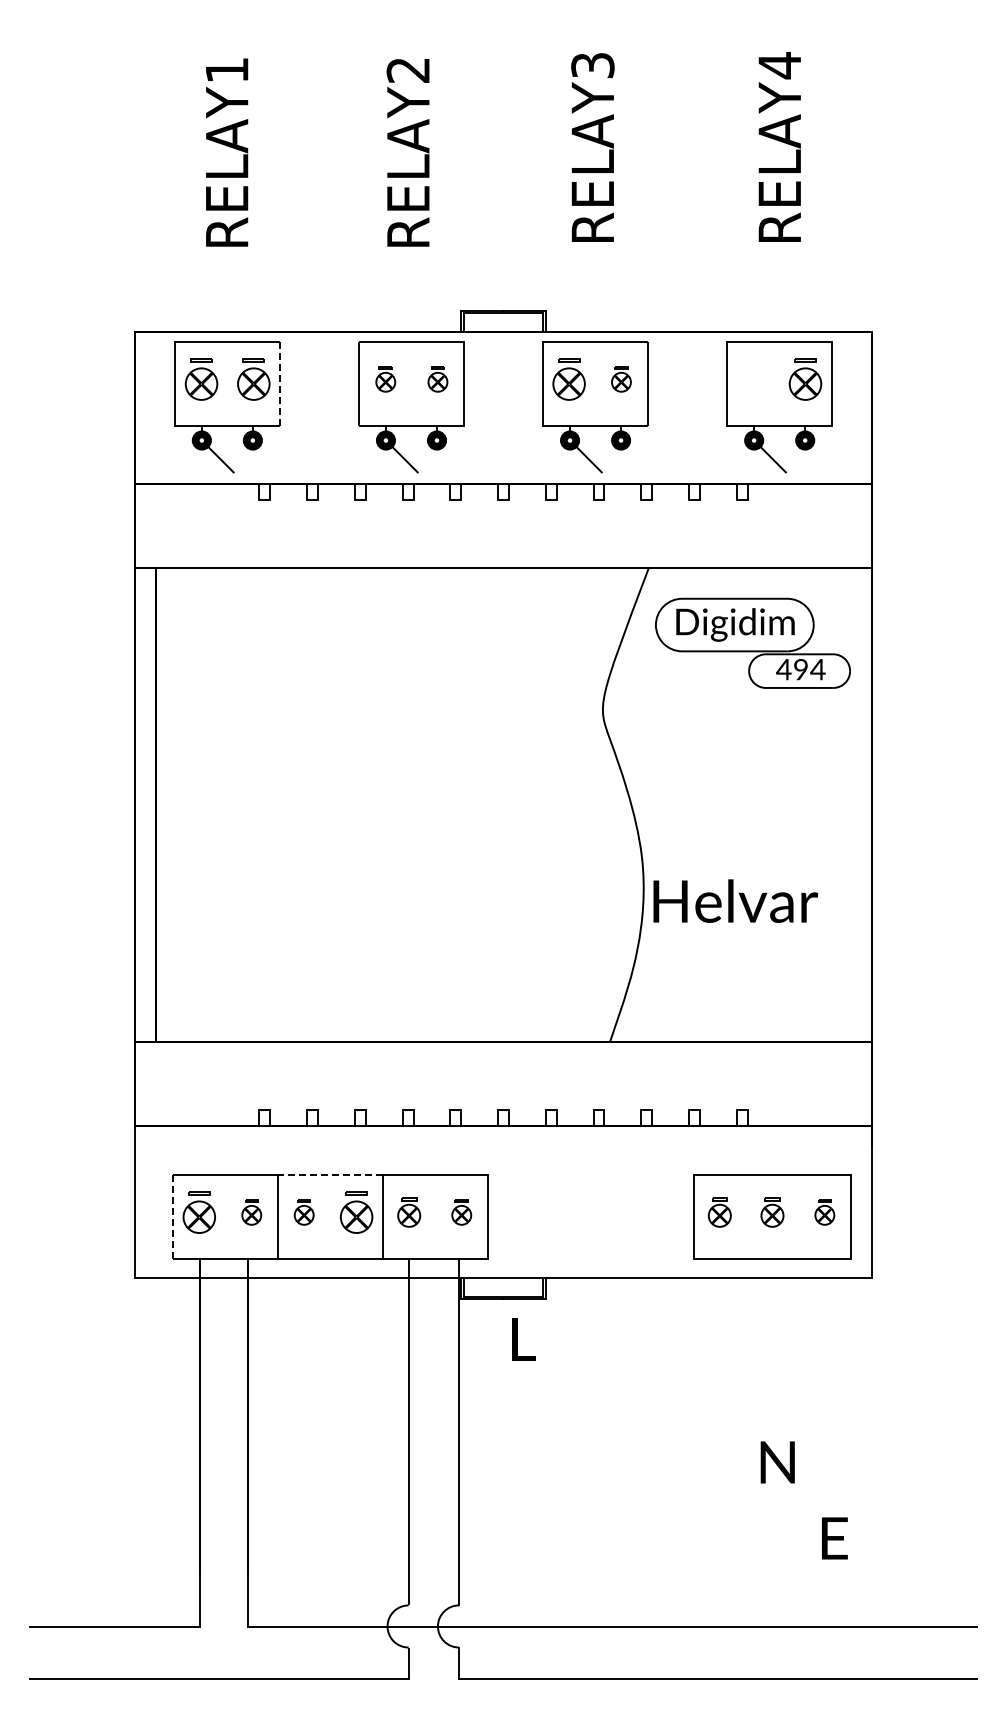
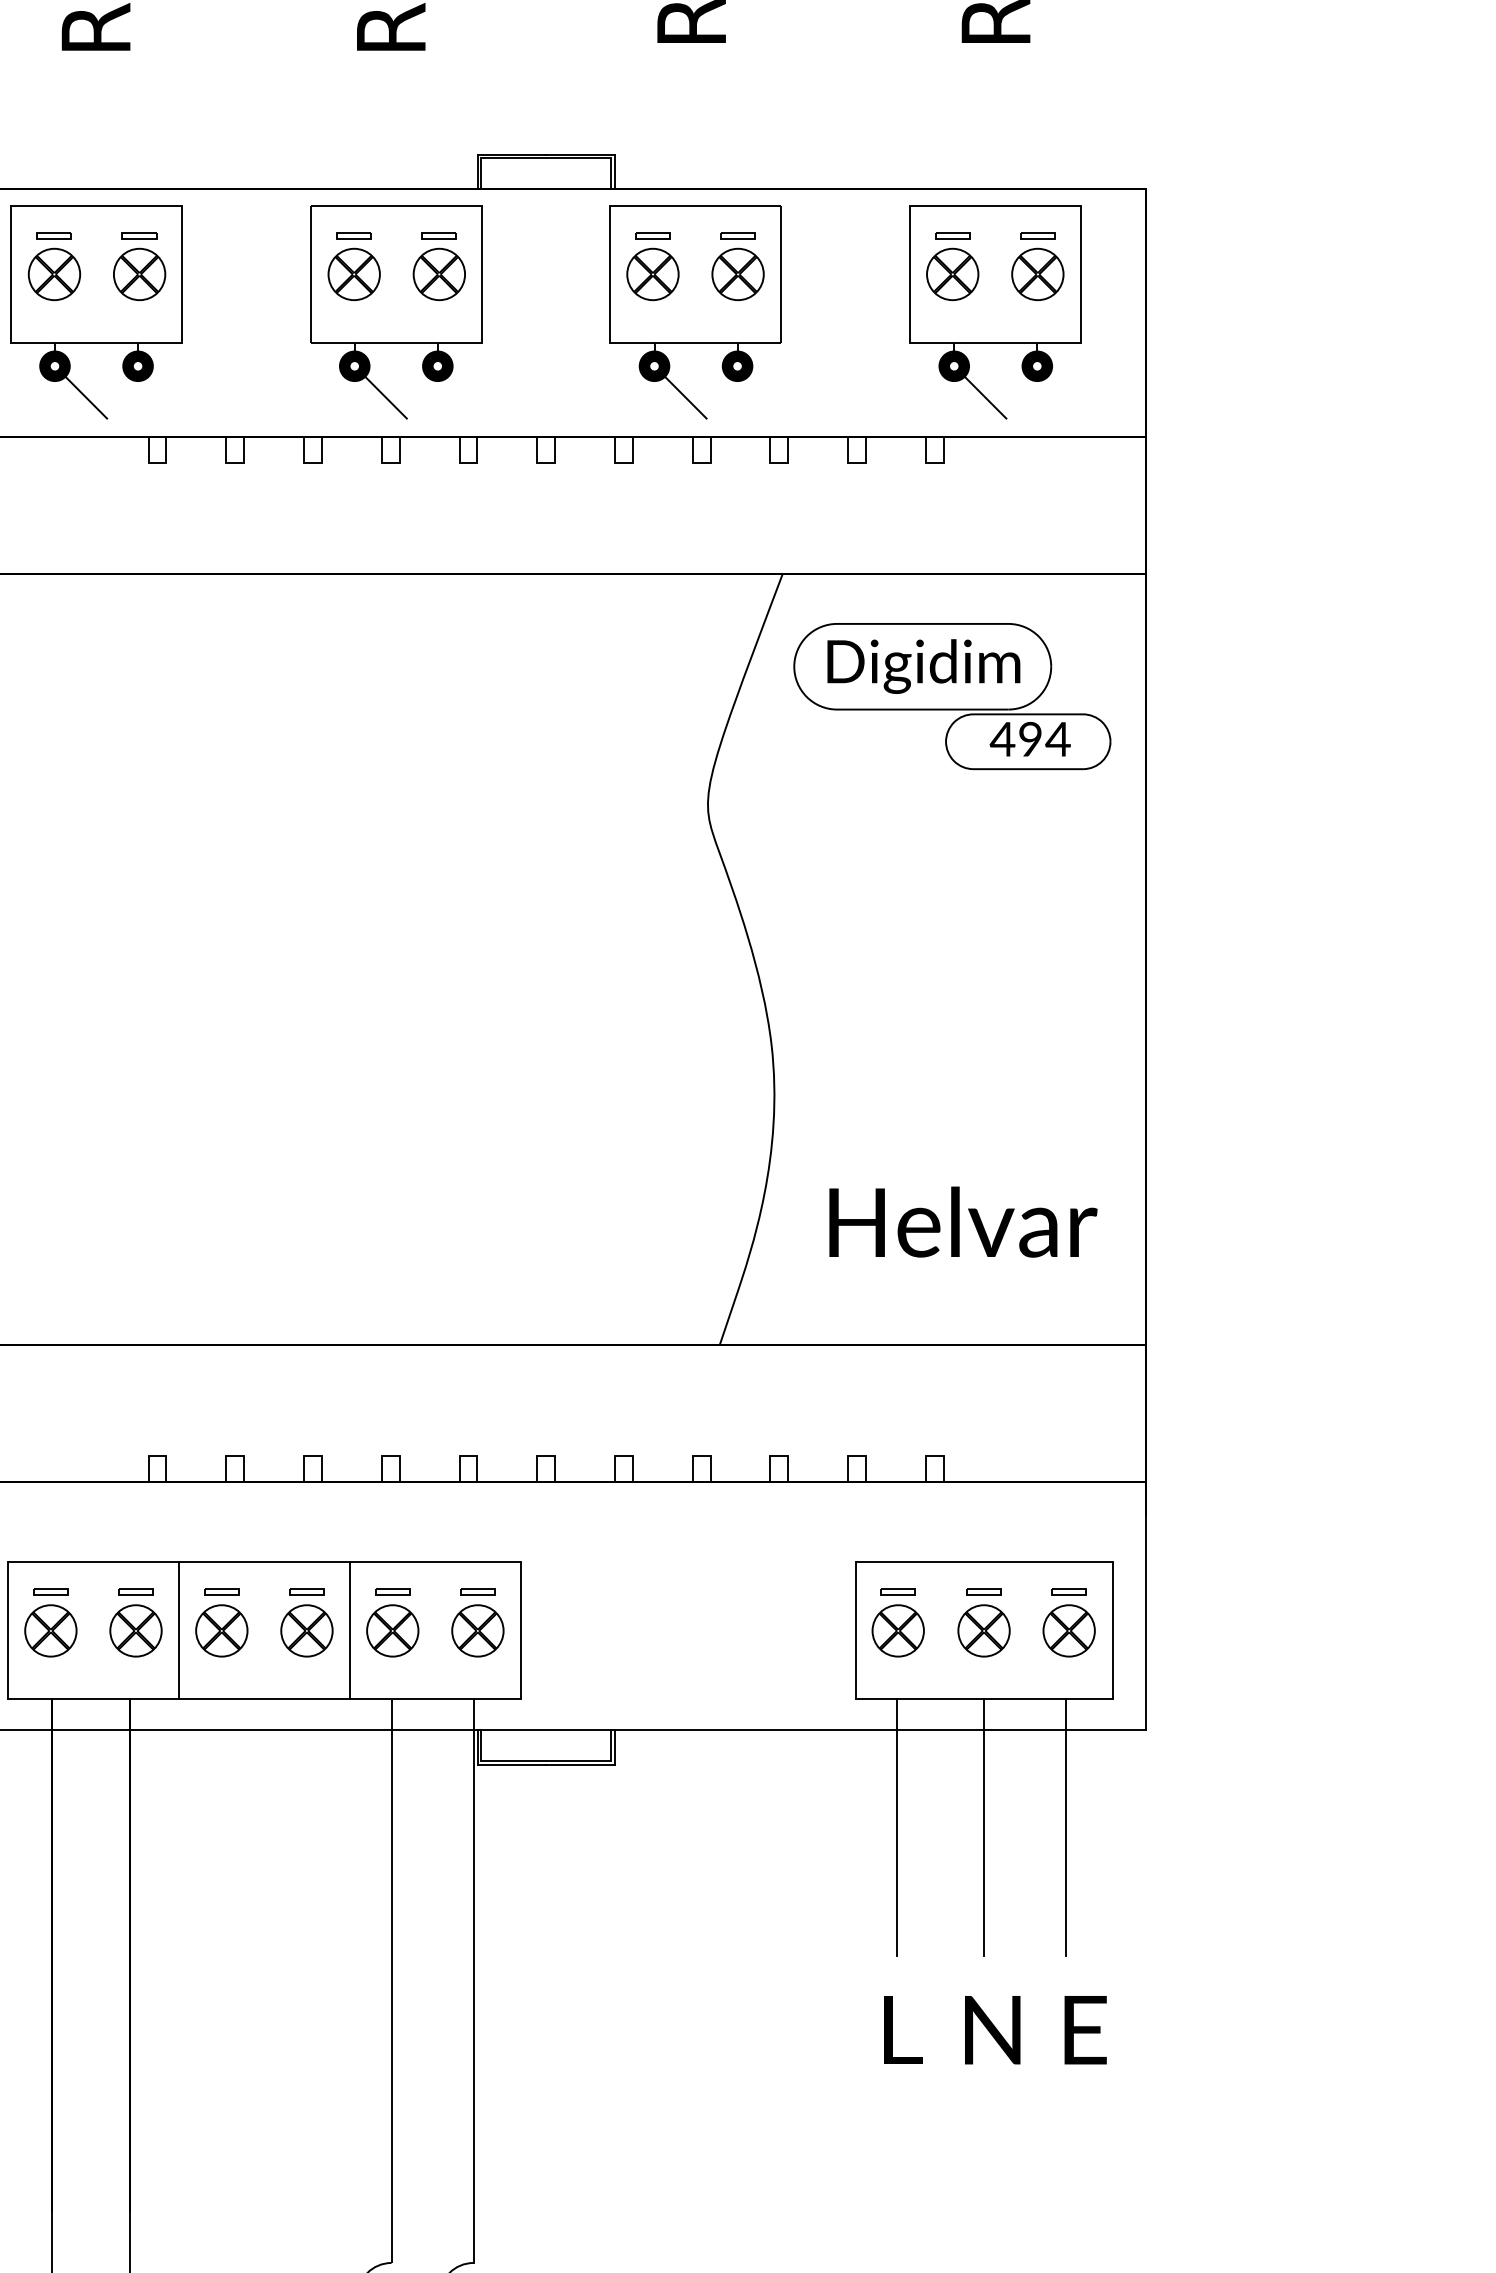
part: (385, 379) -> (353, 266), size x1.67
part: (437, 379) -> (438, 266), size x1.67
part: (621, 379) -> (738, 266), size x1.67
part: (752, 379) -> (951, 266), added
line: (279, 383) -> (181, 273), dashed -> solid
text: (735, 900) -> (962, 1221), moved
line: (330, 1175) -> (264, 1562), dashed -> solid
part: (251, 1212) -> (135, 1623), size x1.67
part: (303, 1212) -> (220, 1623), size x1.67
part: (408, 1212) -> (391, 1623), size x1.43
part: (461, 1212) -> (477, 1623), size x1.67
part: (719, 1212) -> (897, 1623), size x1.43
part: (772, 1212) -> (984, 1623), size x1.43
part: (824, 1212) -> (1068, 1623), size x1.67
line: (173, 1216) -> (8, 1629), dashed -> solid
line: (719, 1338) -> (897, 1828), added
line: (772, 1338) -> (984, 1828), added
line: (822, 1338) -> (1065, 1828), added
text: (523, 1339) -> (902, 2030), moved
text: (834, 1538) -> (1085, 2030), moved

